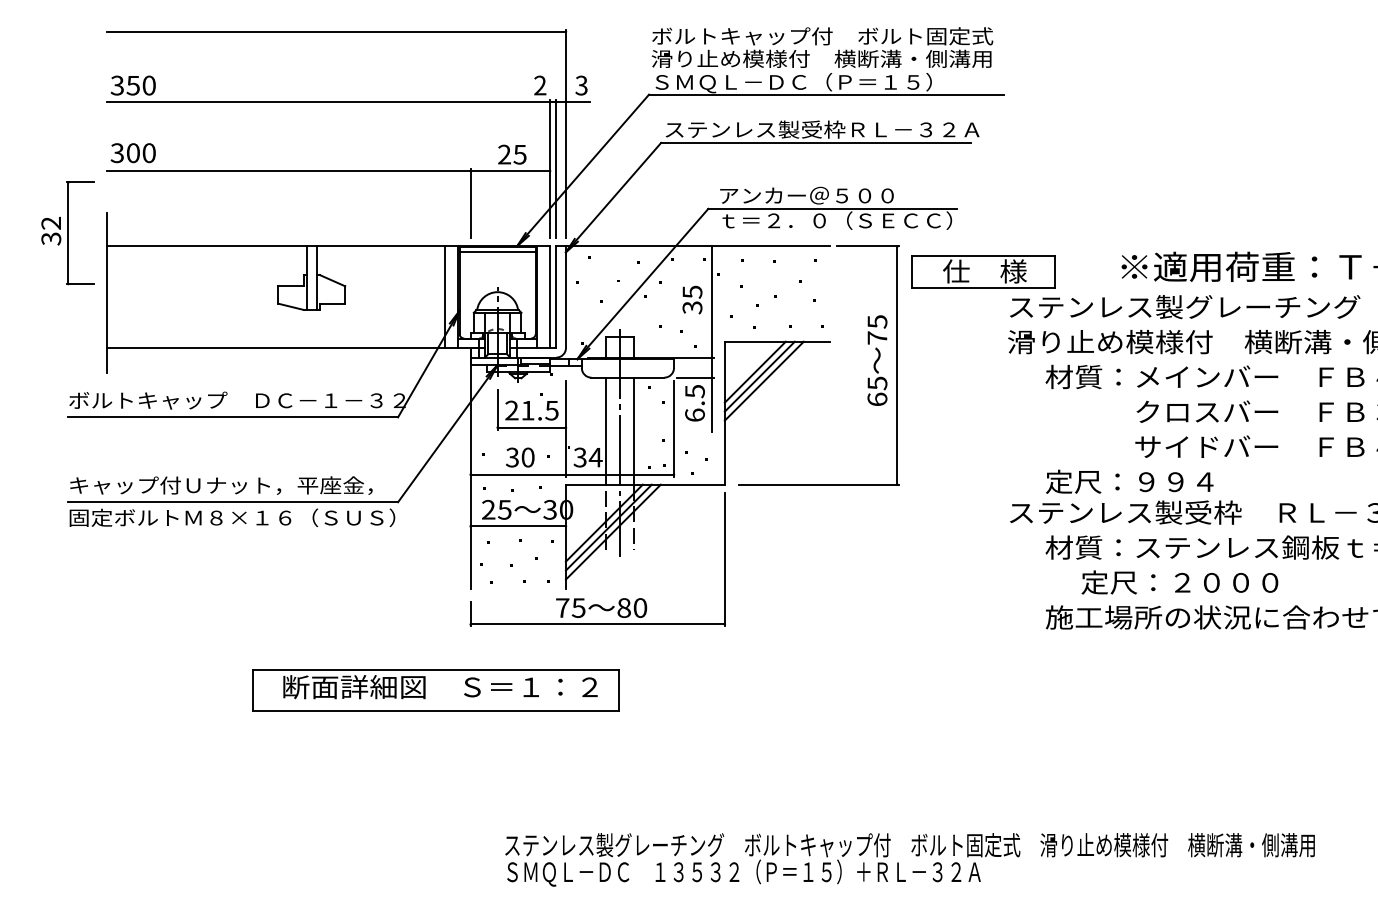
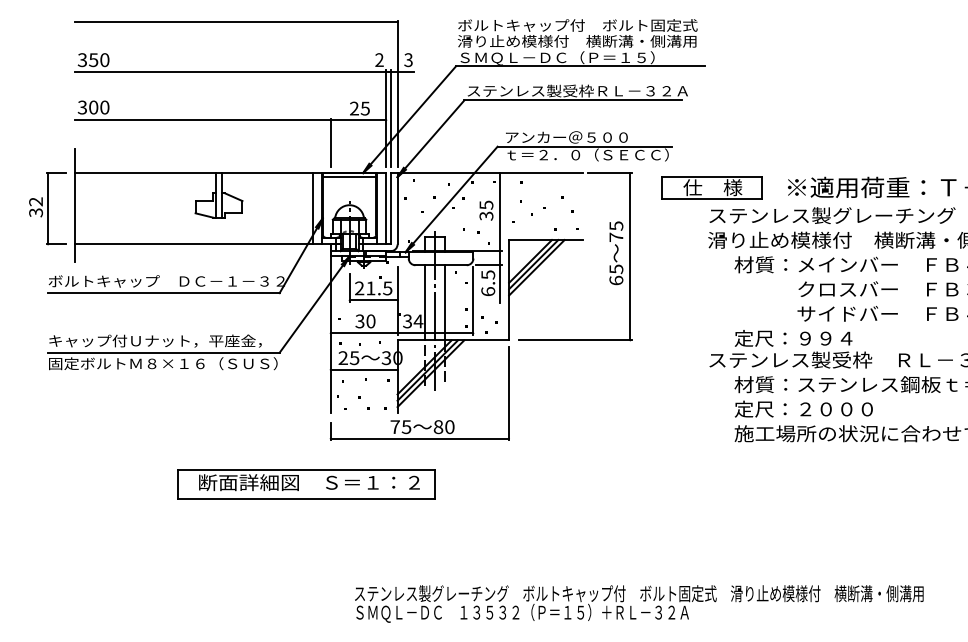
part: (67, 232) -> (47, 208), moved
part: (982, 271) -> (711, 187), moved
text: (1179, 581) -> (803, 408), moved

